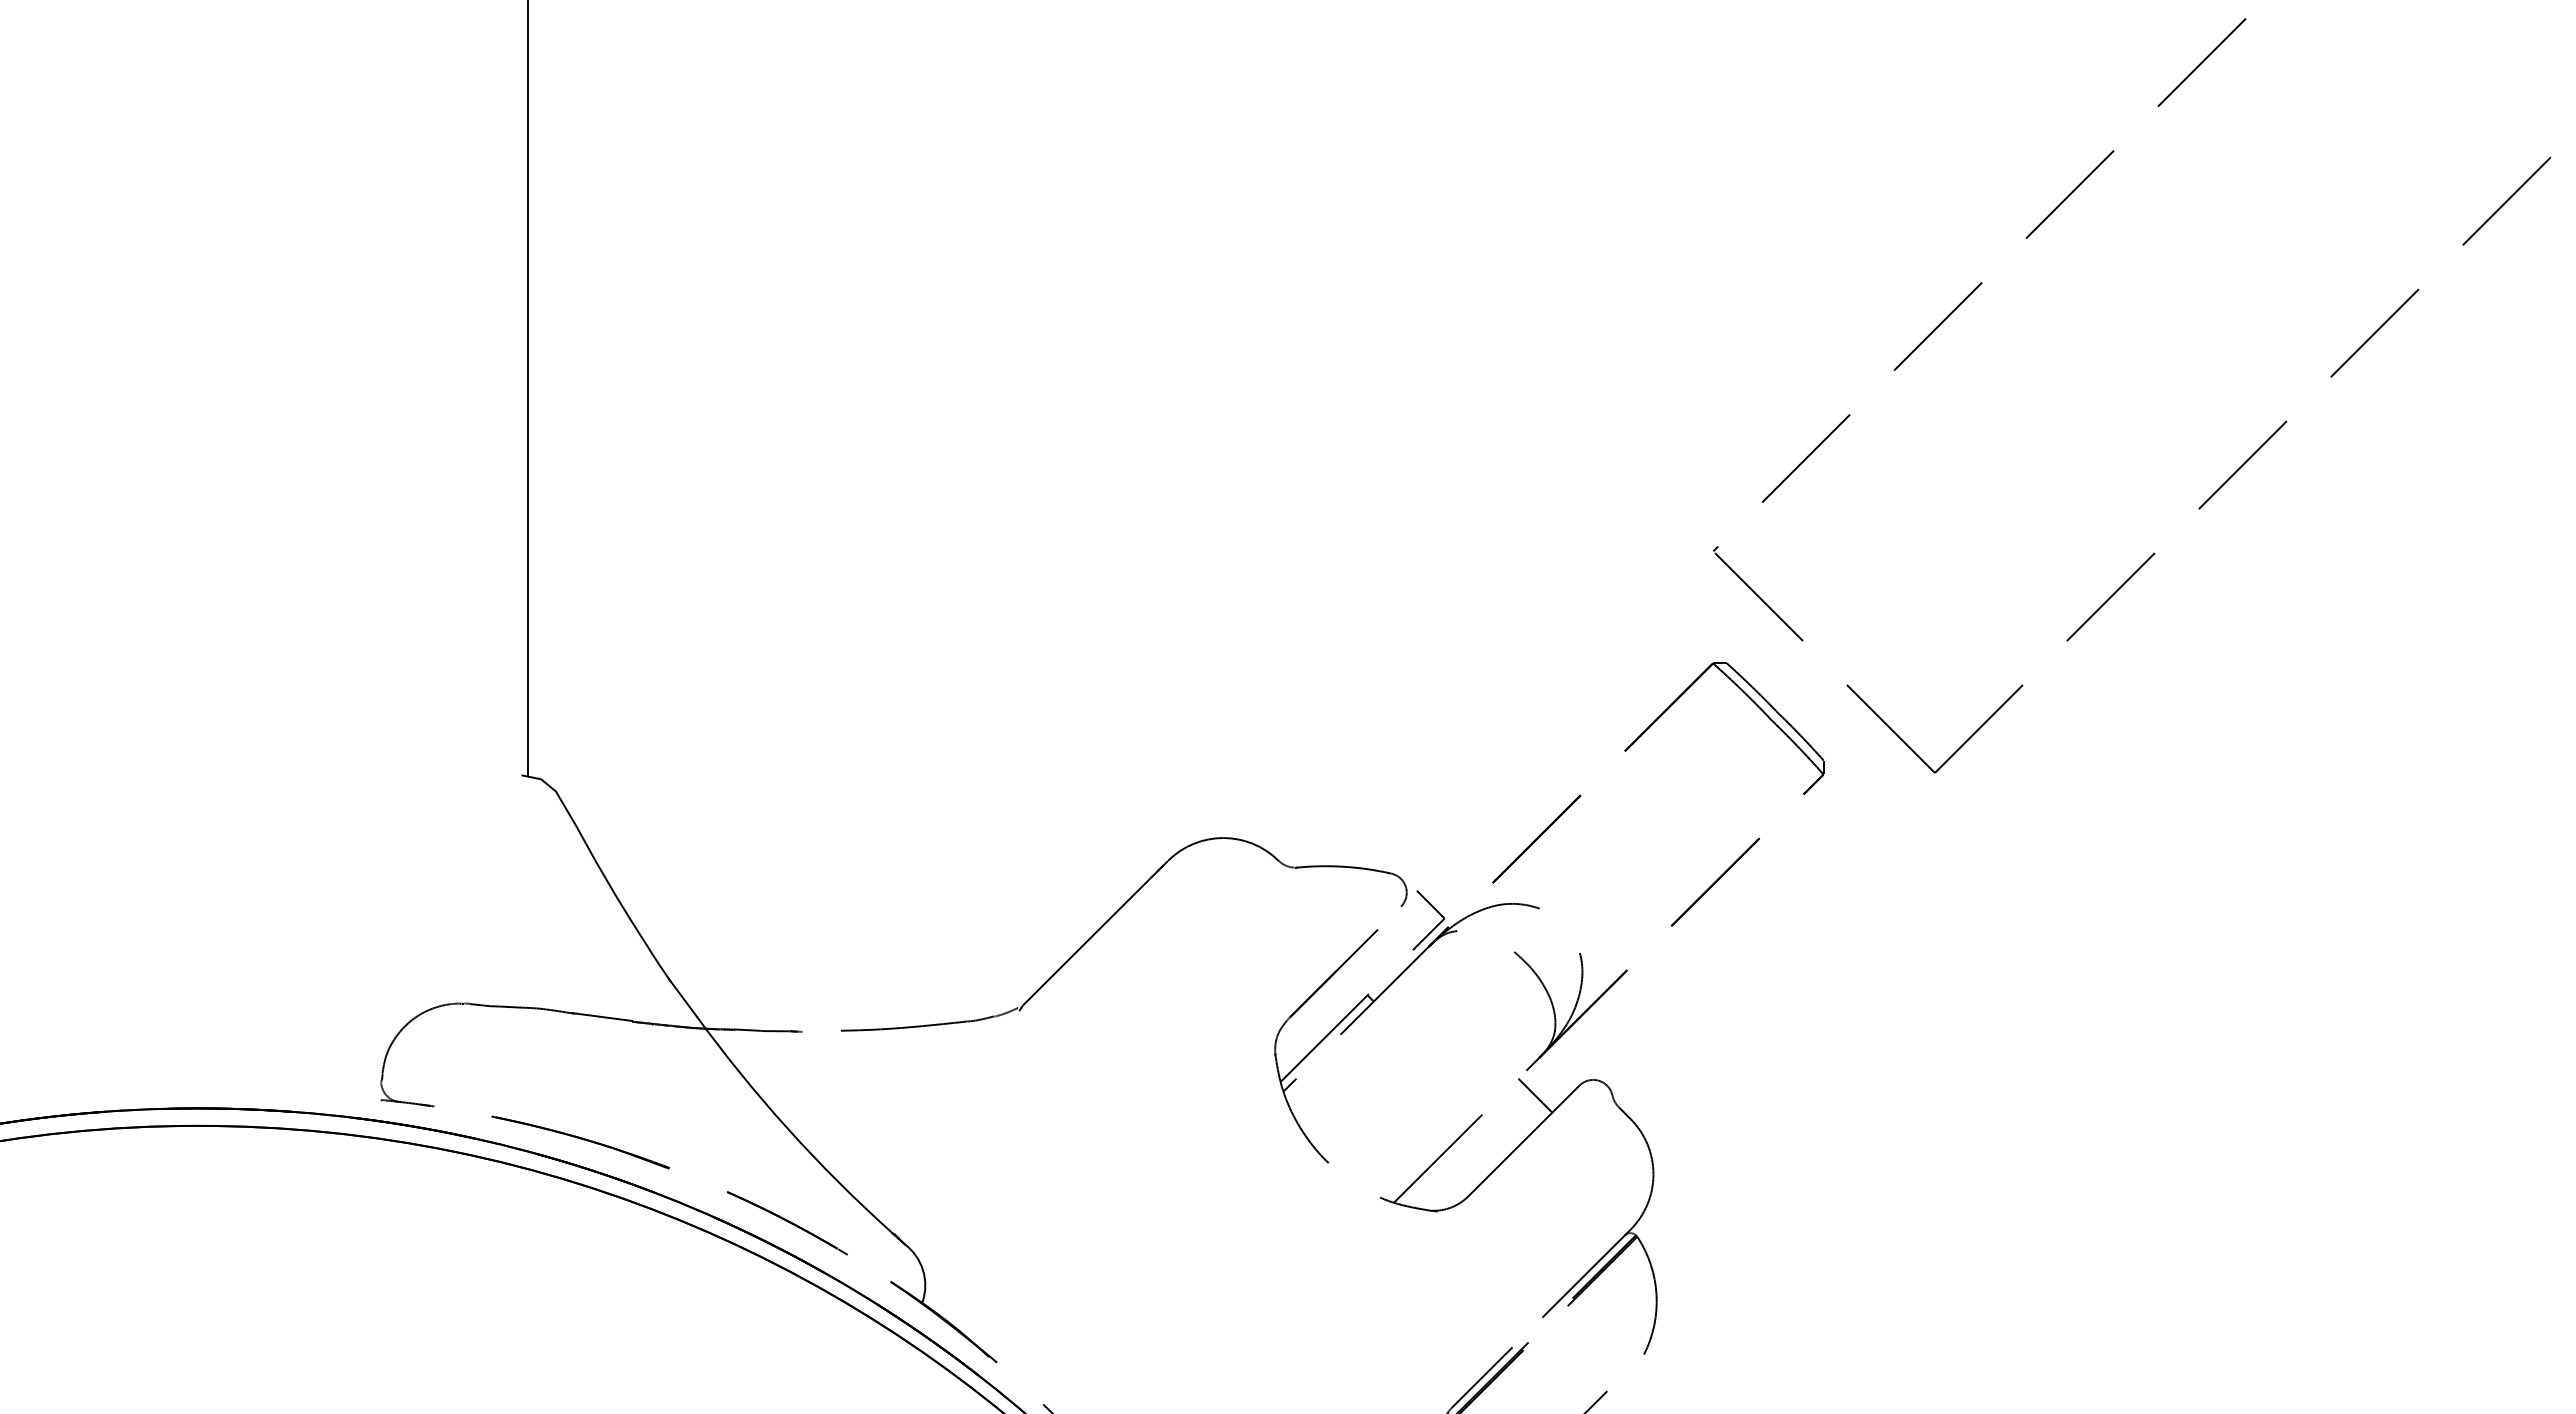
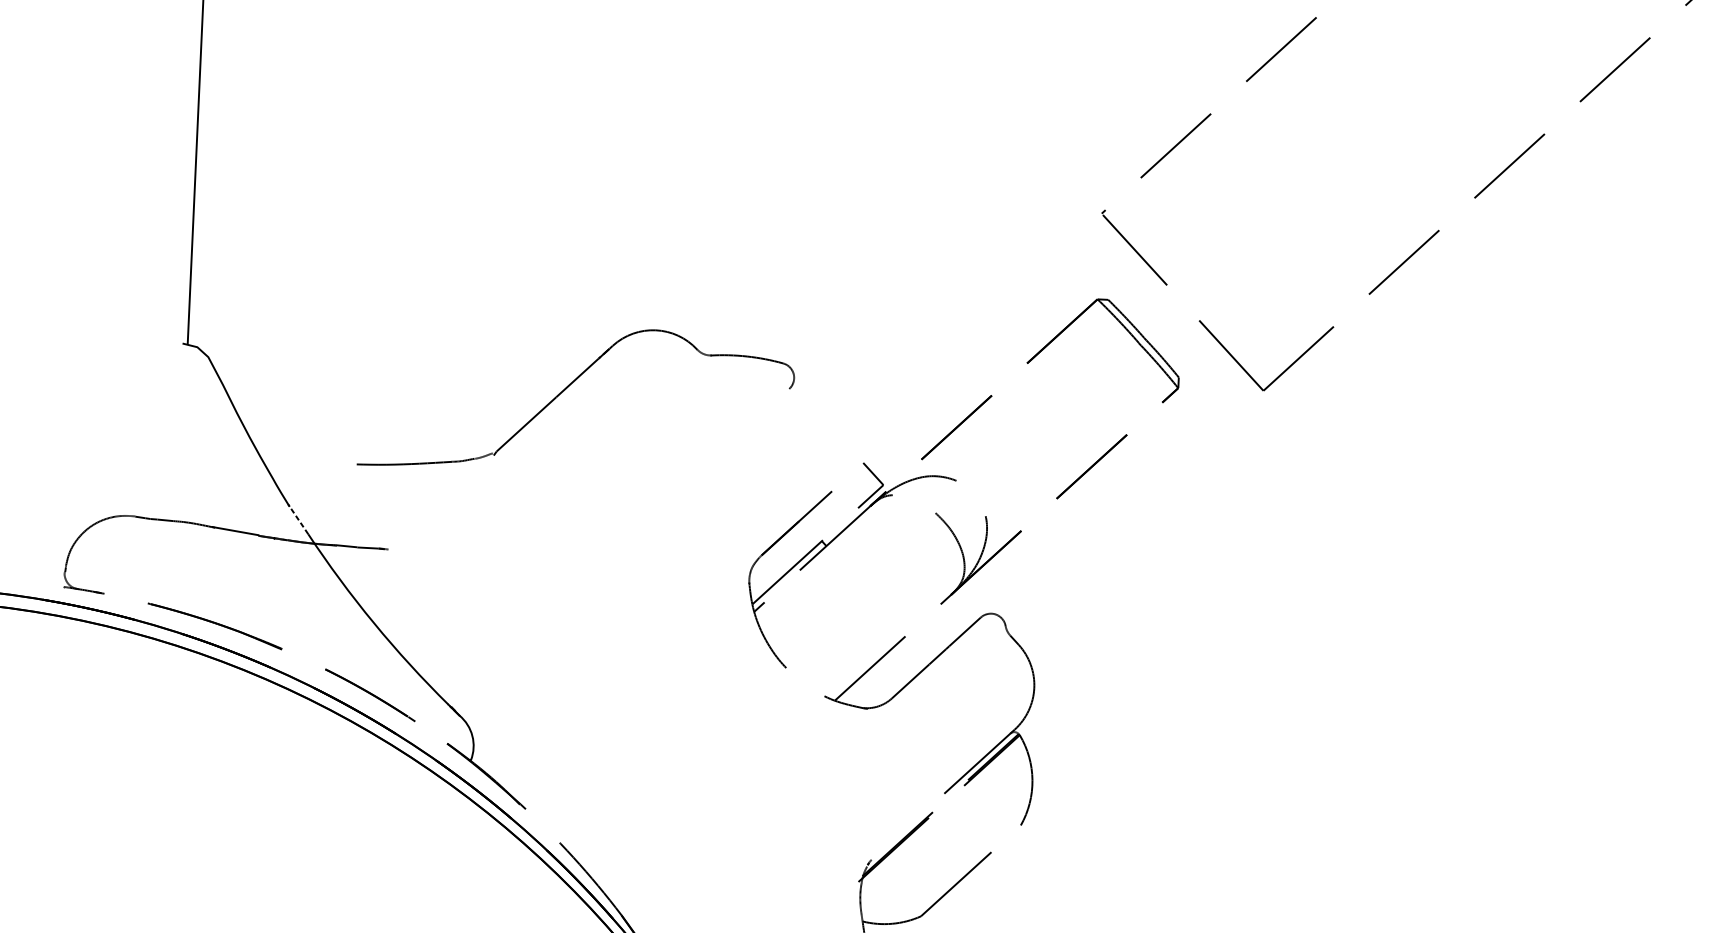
part: (1110, 919) -> (566, 388), moved
line: (682, 997) -> (297, 519), solid -> dashed
line: (1535, 1095) -> (946, 623), removed
line: (1481, 1377) -> (895, 837), removed

